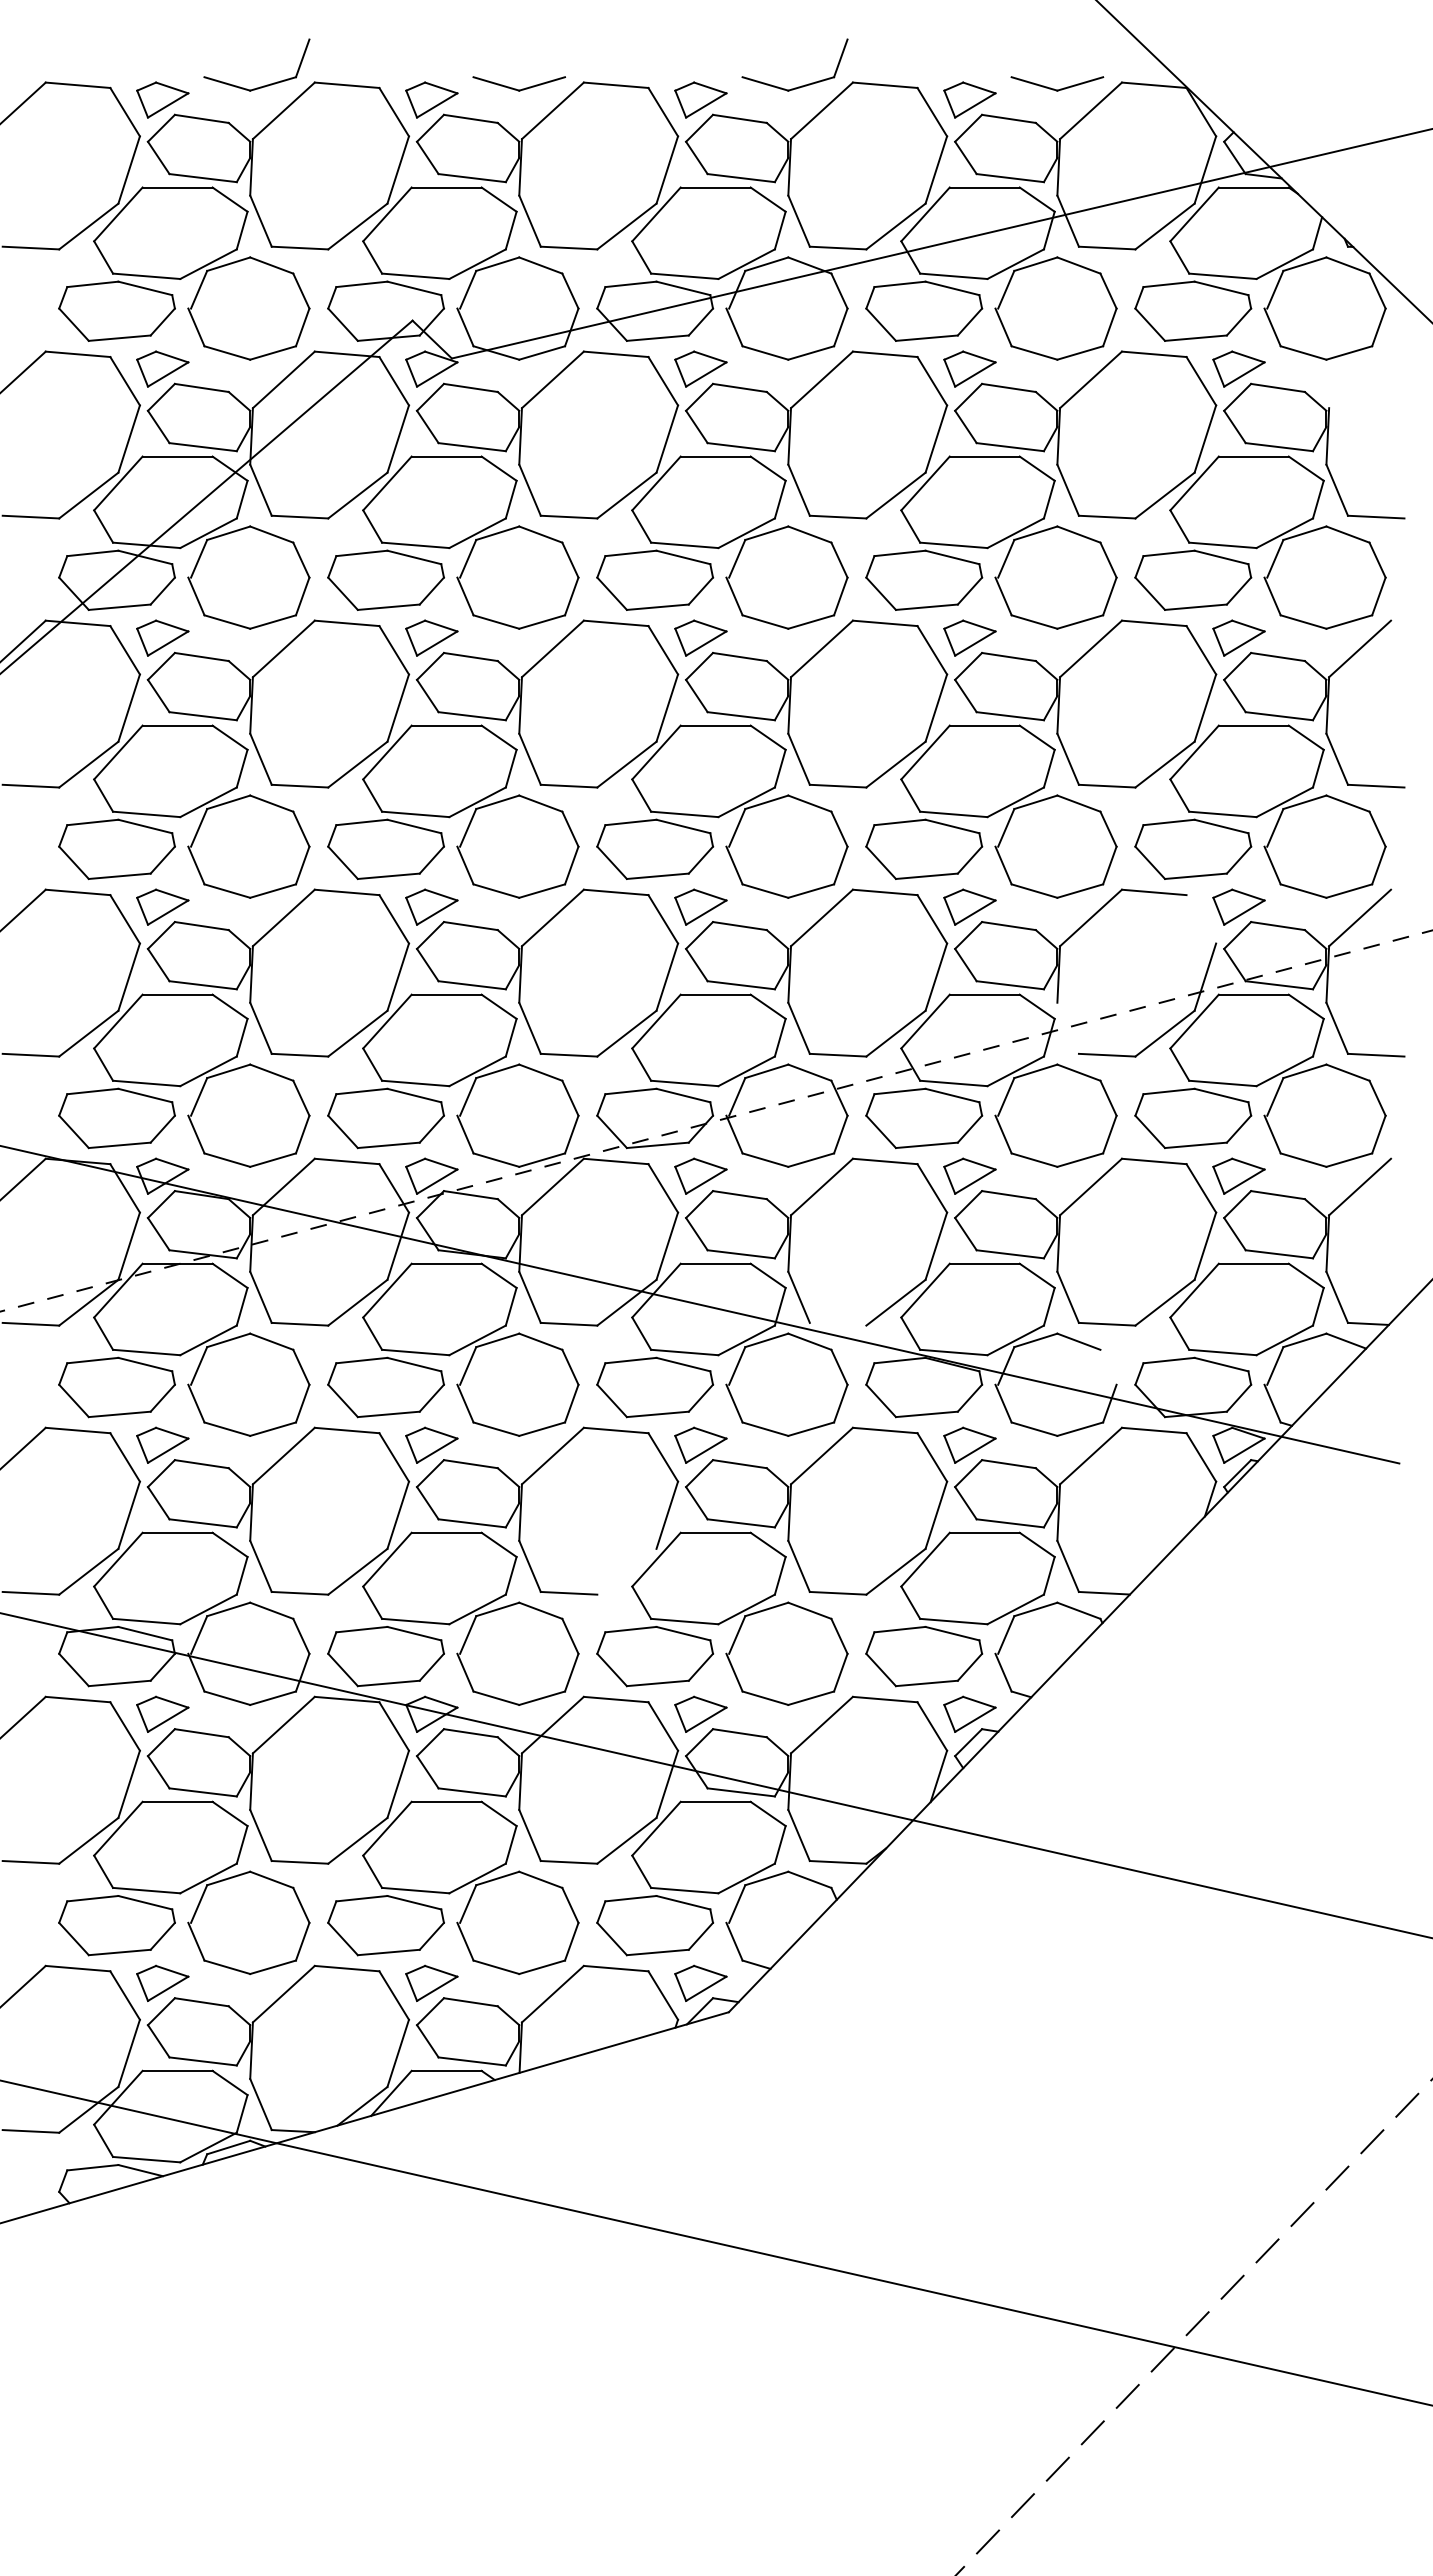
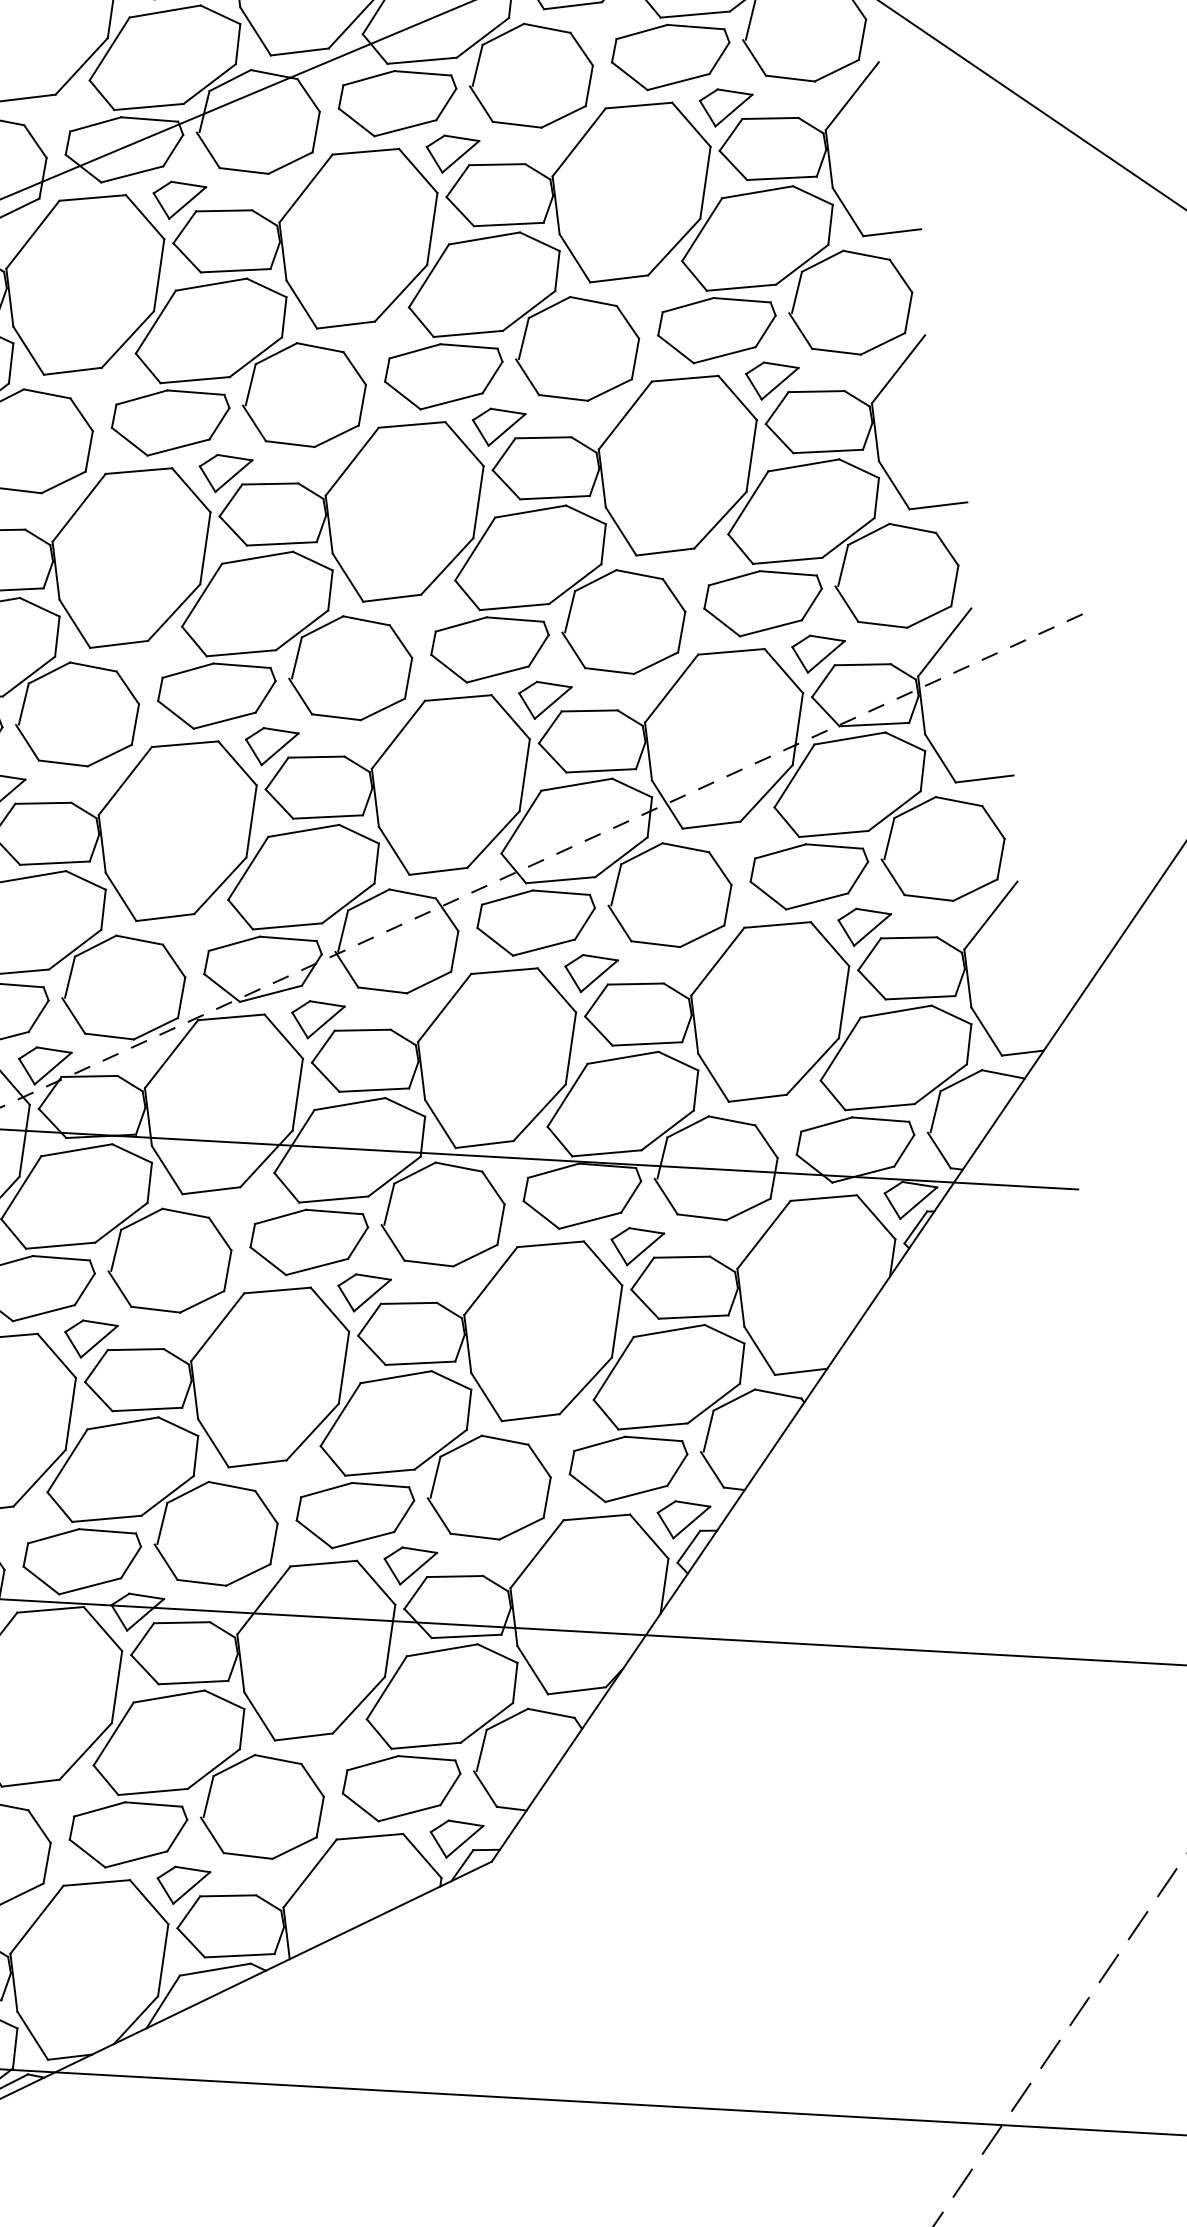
line: (1360, 379) -> (852, 95), added
line: (1201, 919) -> (784, 671), added
line: (1067, 1027) -> (666, 803), added
line: (837, 1323) -> (483, 1143), added
line: (1108, 1366) -> (766, 1140), added
line: (626, 1571) -> (312, 1431), added

